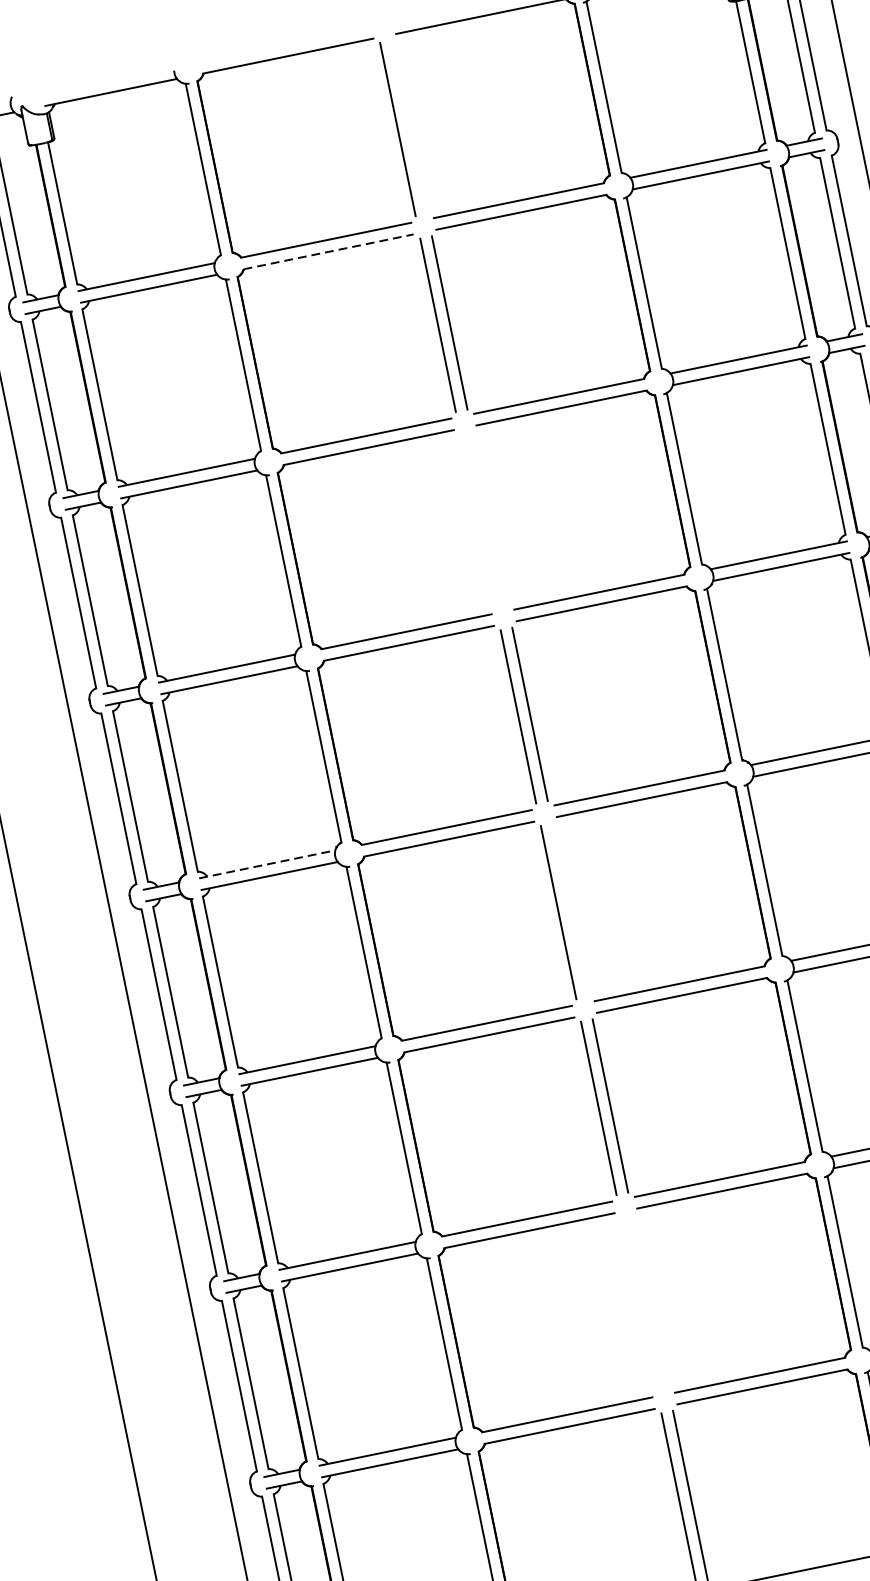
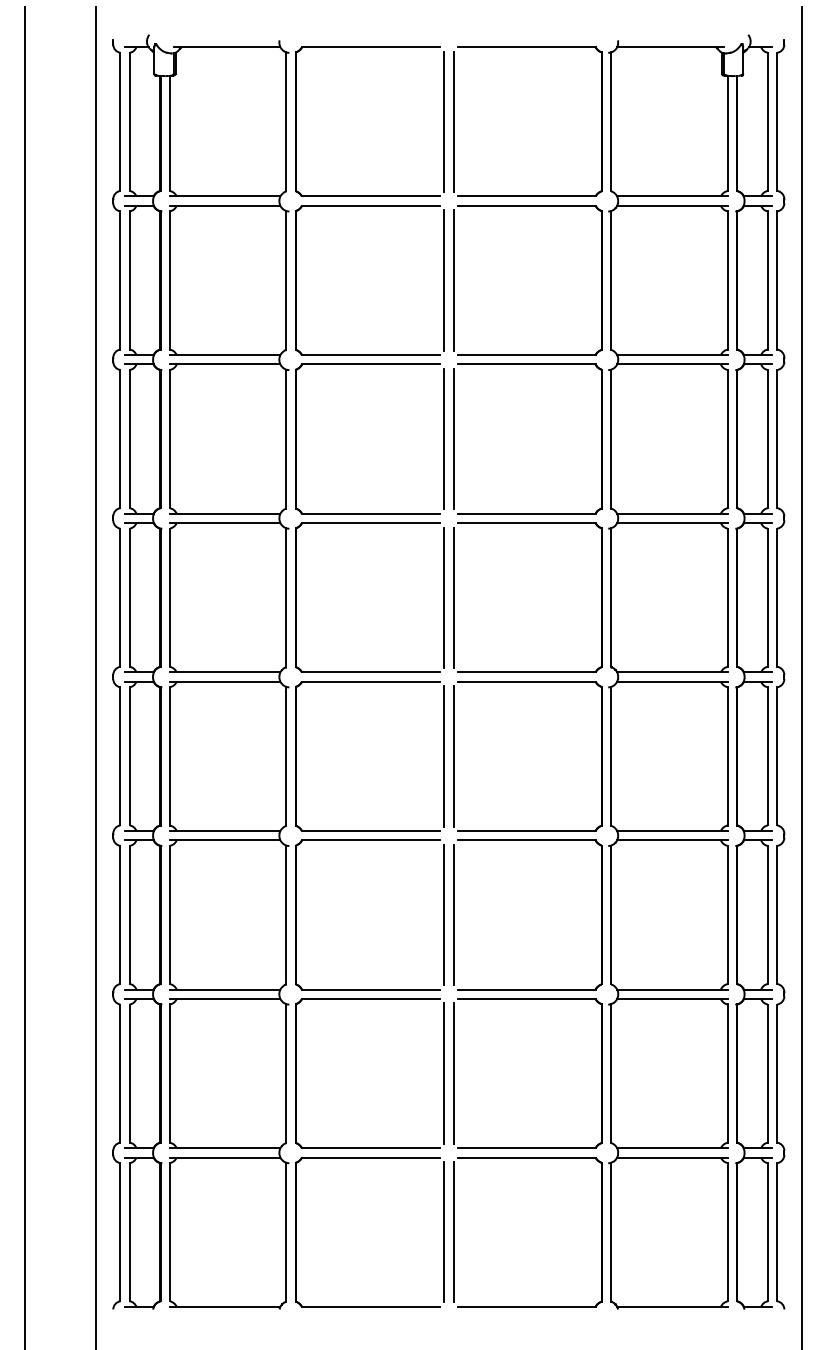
line: (409, 126) -> (453, 121), added
line: (328, 251) -> (370, 205), dashed -> solid
line: (489, 517) -> (453, 438), added
line: (478, 520) -> (444, 438), added
line: (267, 864) -> (225, 672), dashed -> solid
line: (570, 910) -> (453, 756), added
line: (650, 1301) -> (453, 1073), added
line: (639, 1303) -> (444, 1073), added

